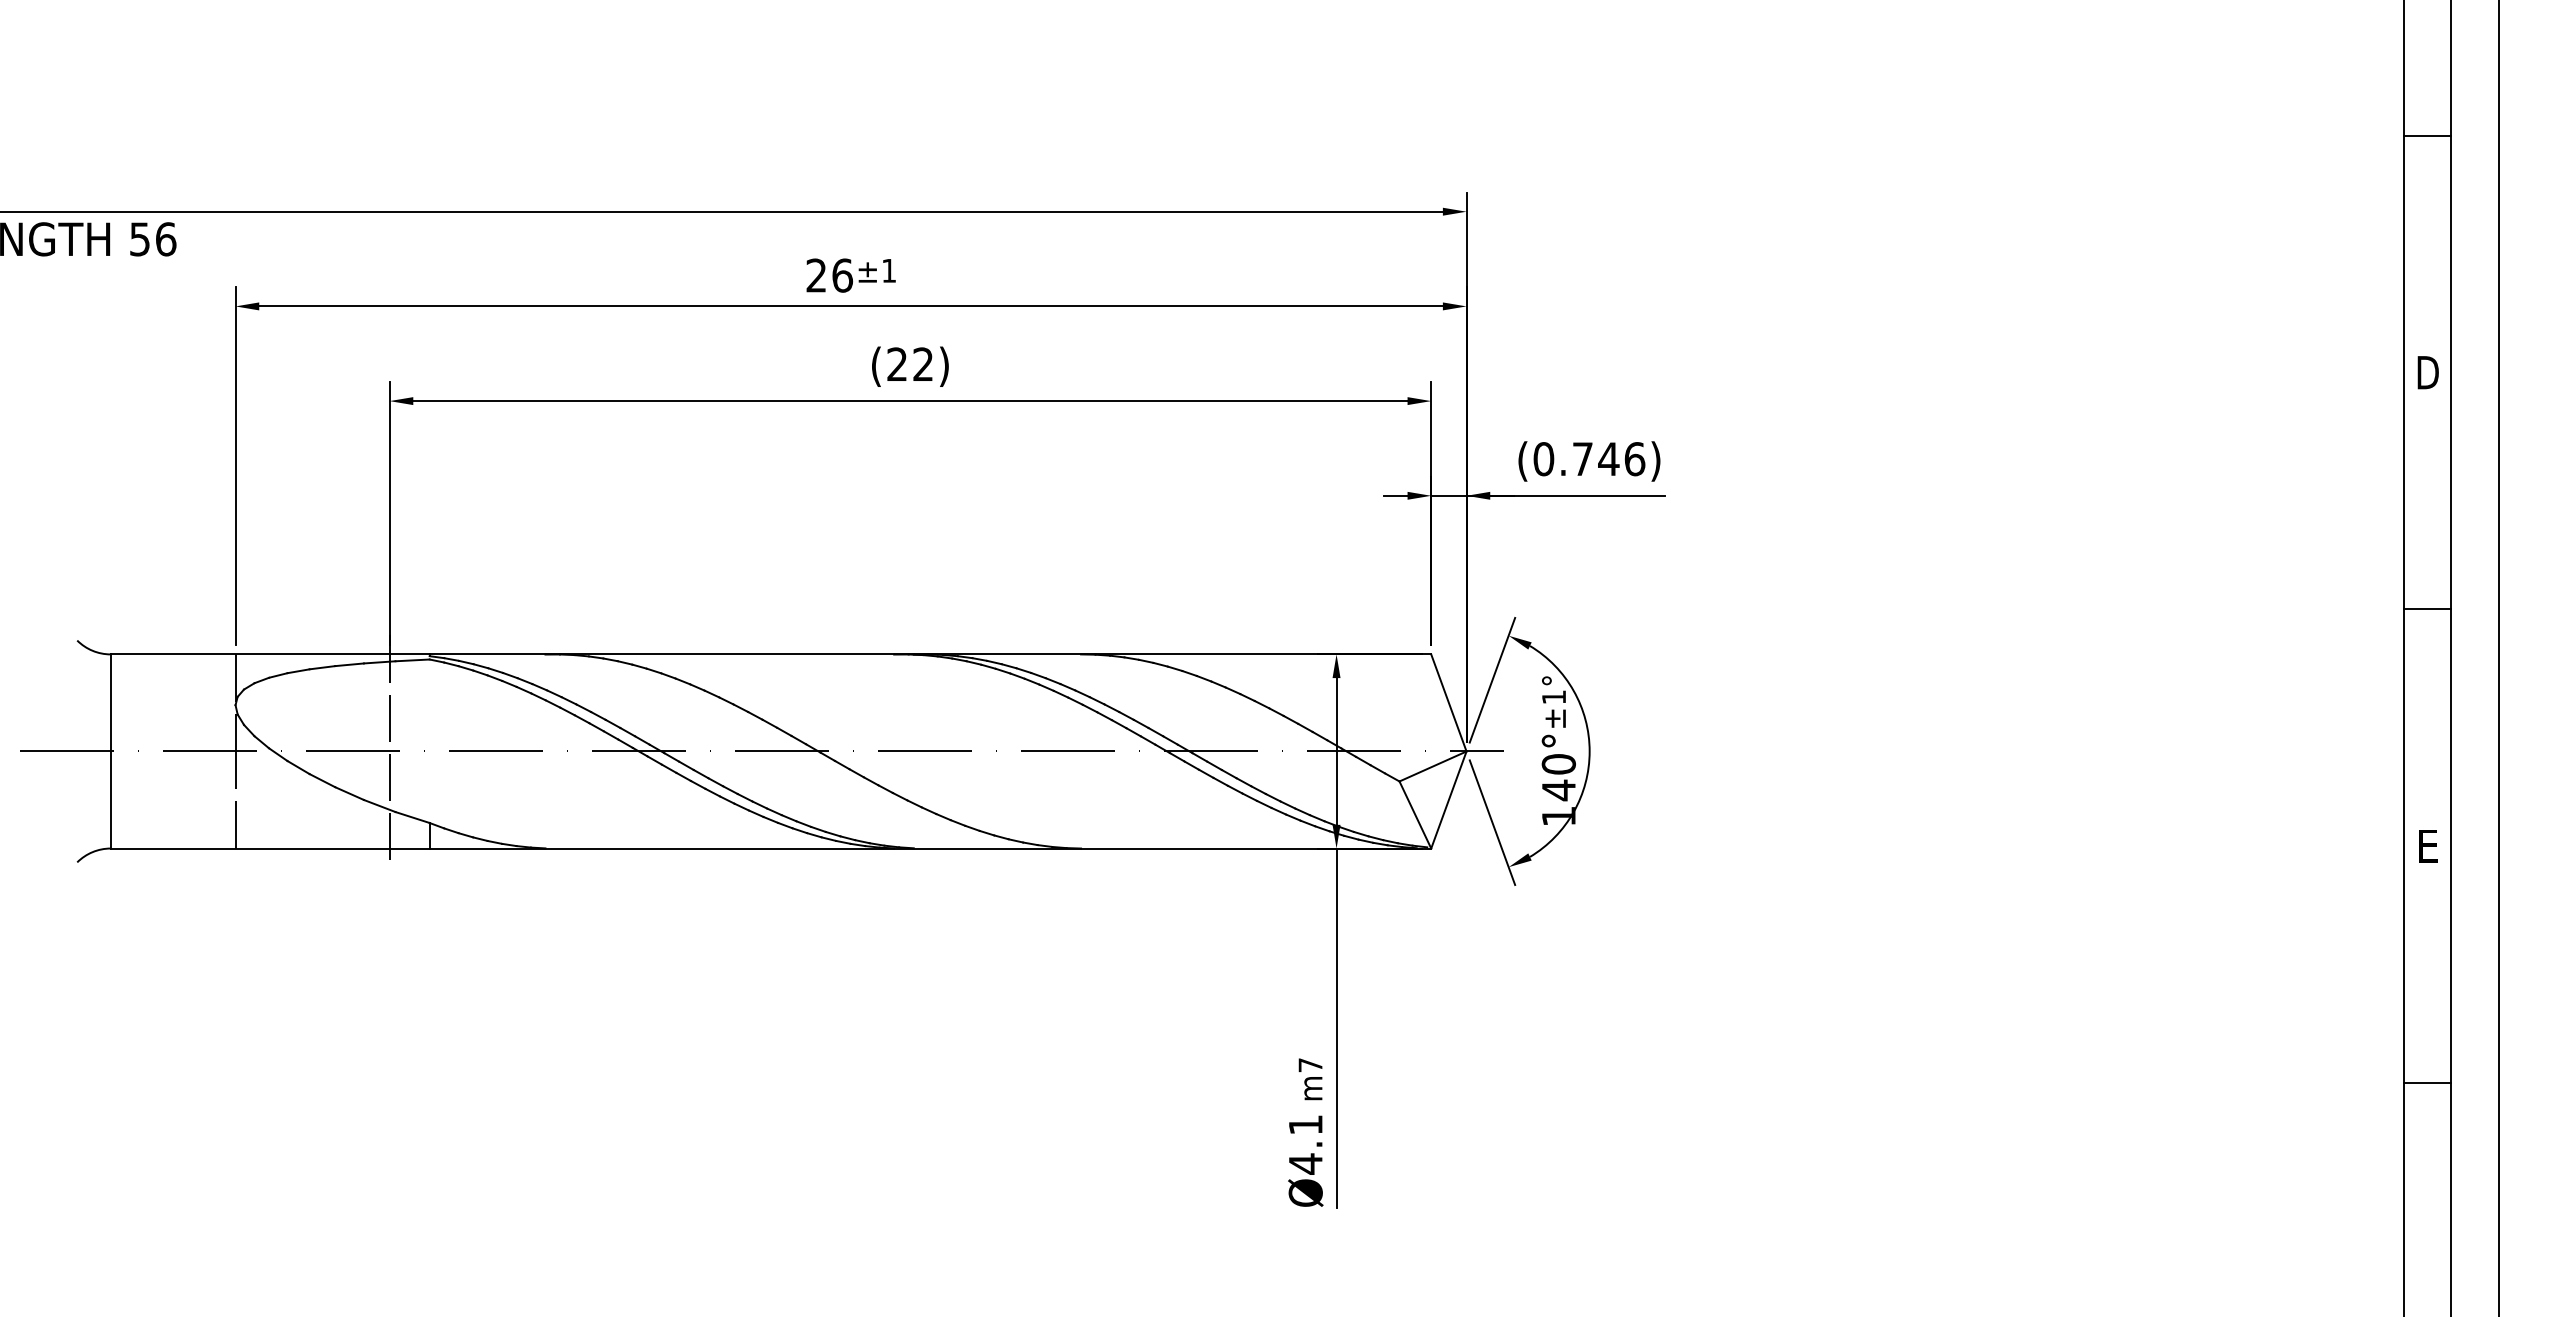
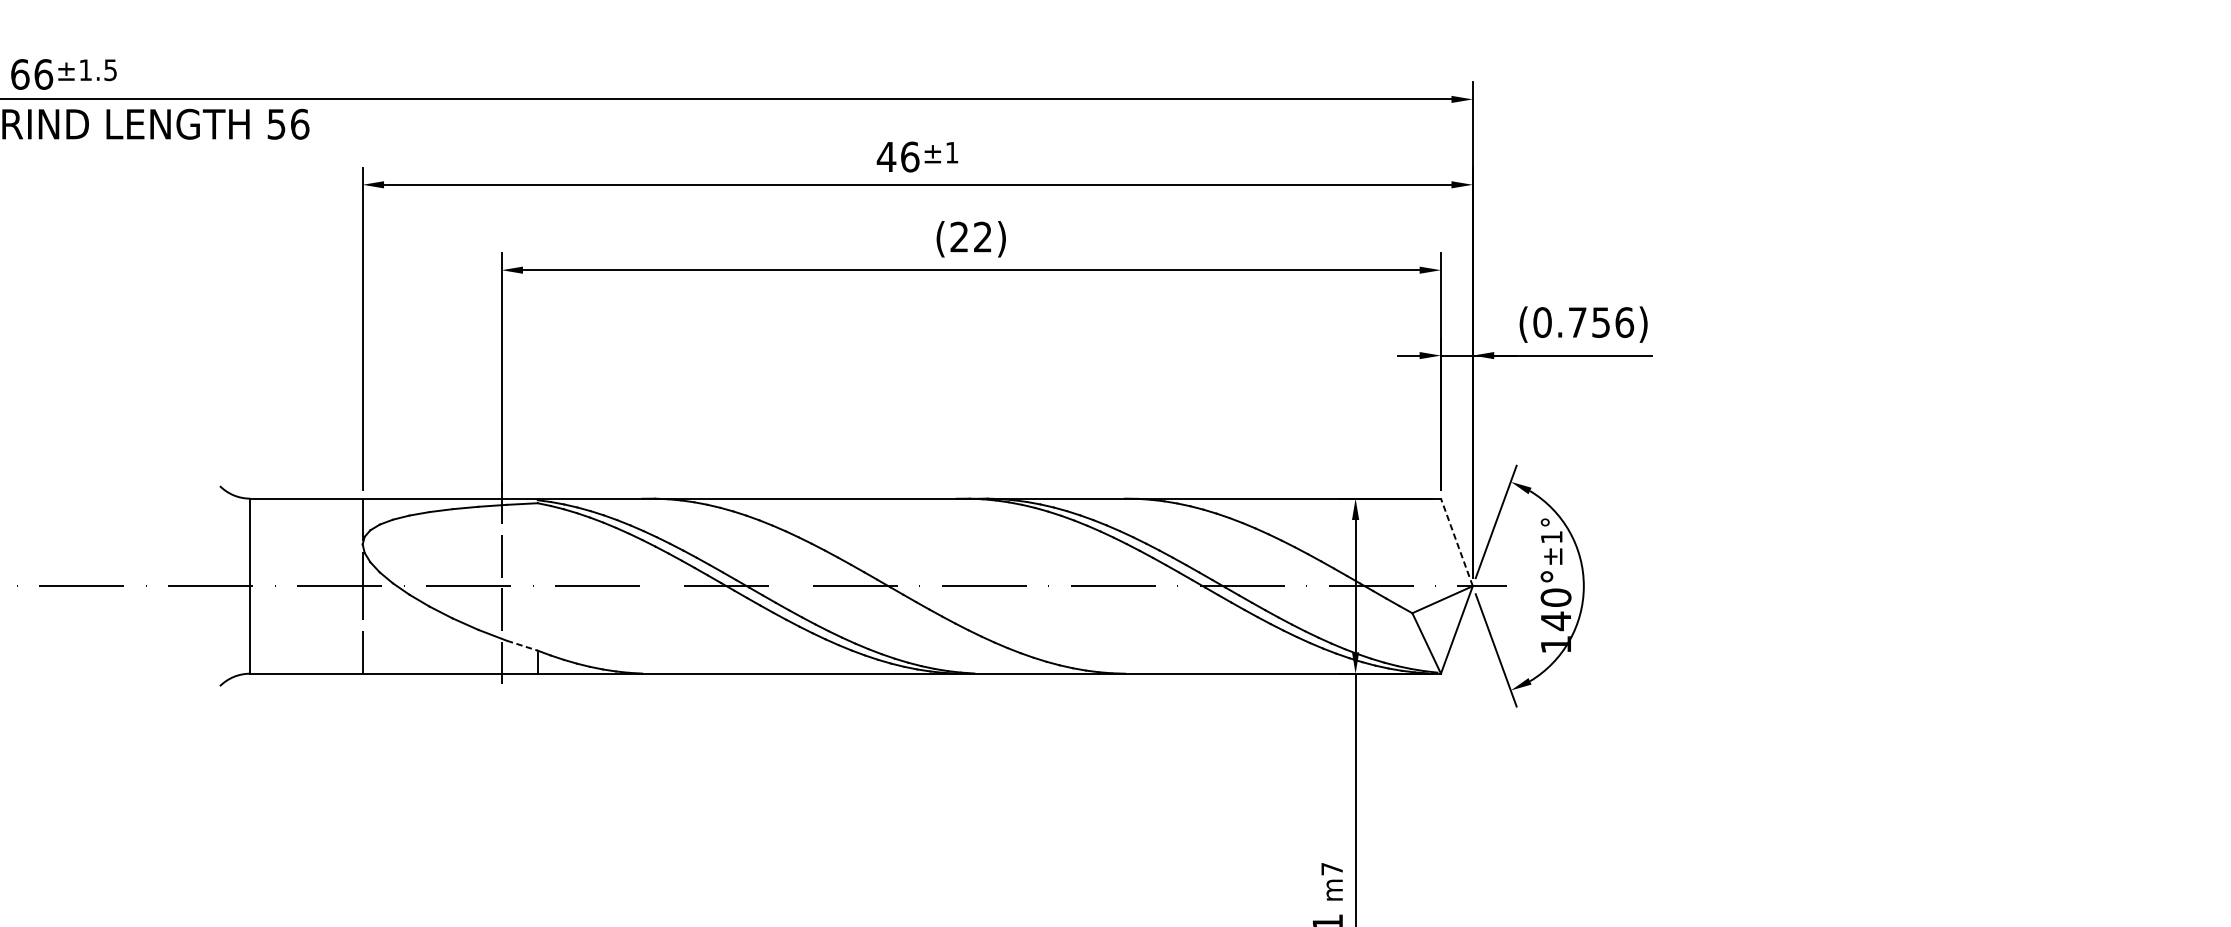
text: (816, 275) -> (886, 156), 26 -> 46
text: (1608, 459) -> (1600, 322), (0.746) -> (0.756)
line: (1448, 702) -> (1456, 542), solid -> dashed
line: (412, 817) -> (522, 645), solid -> dashed

